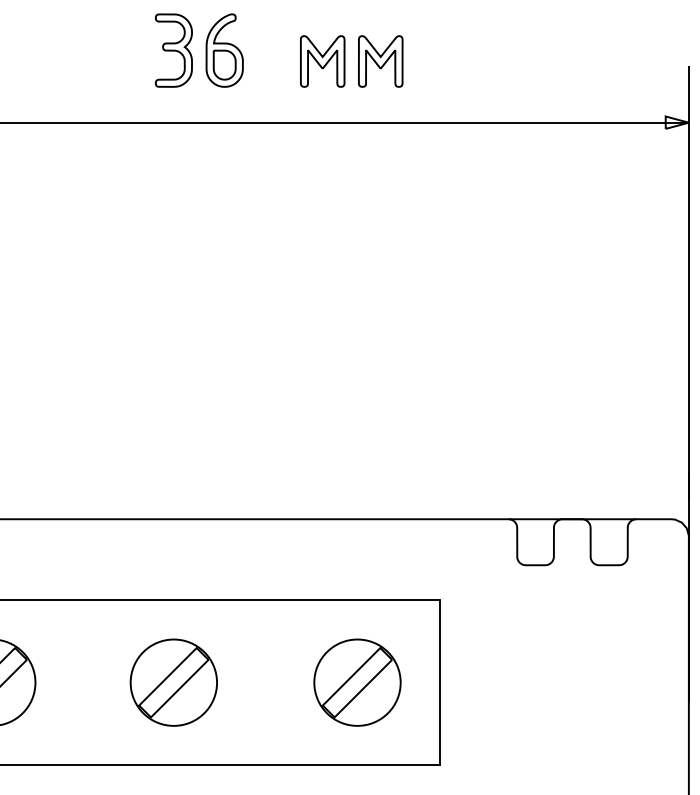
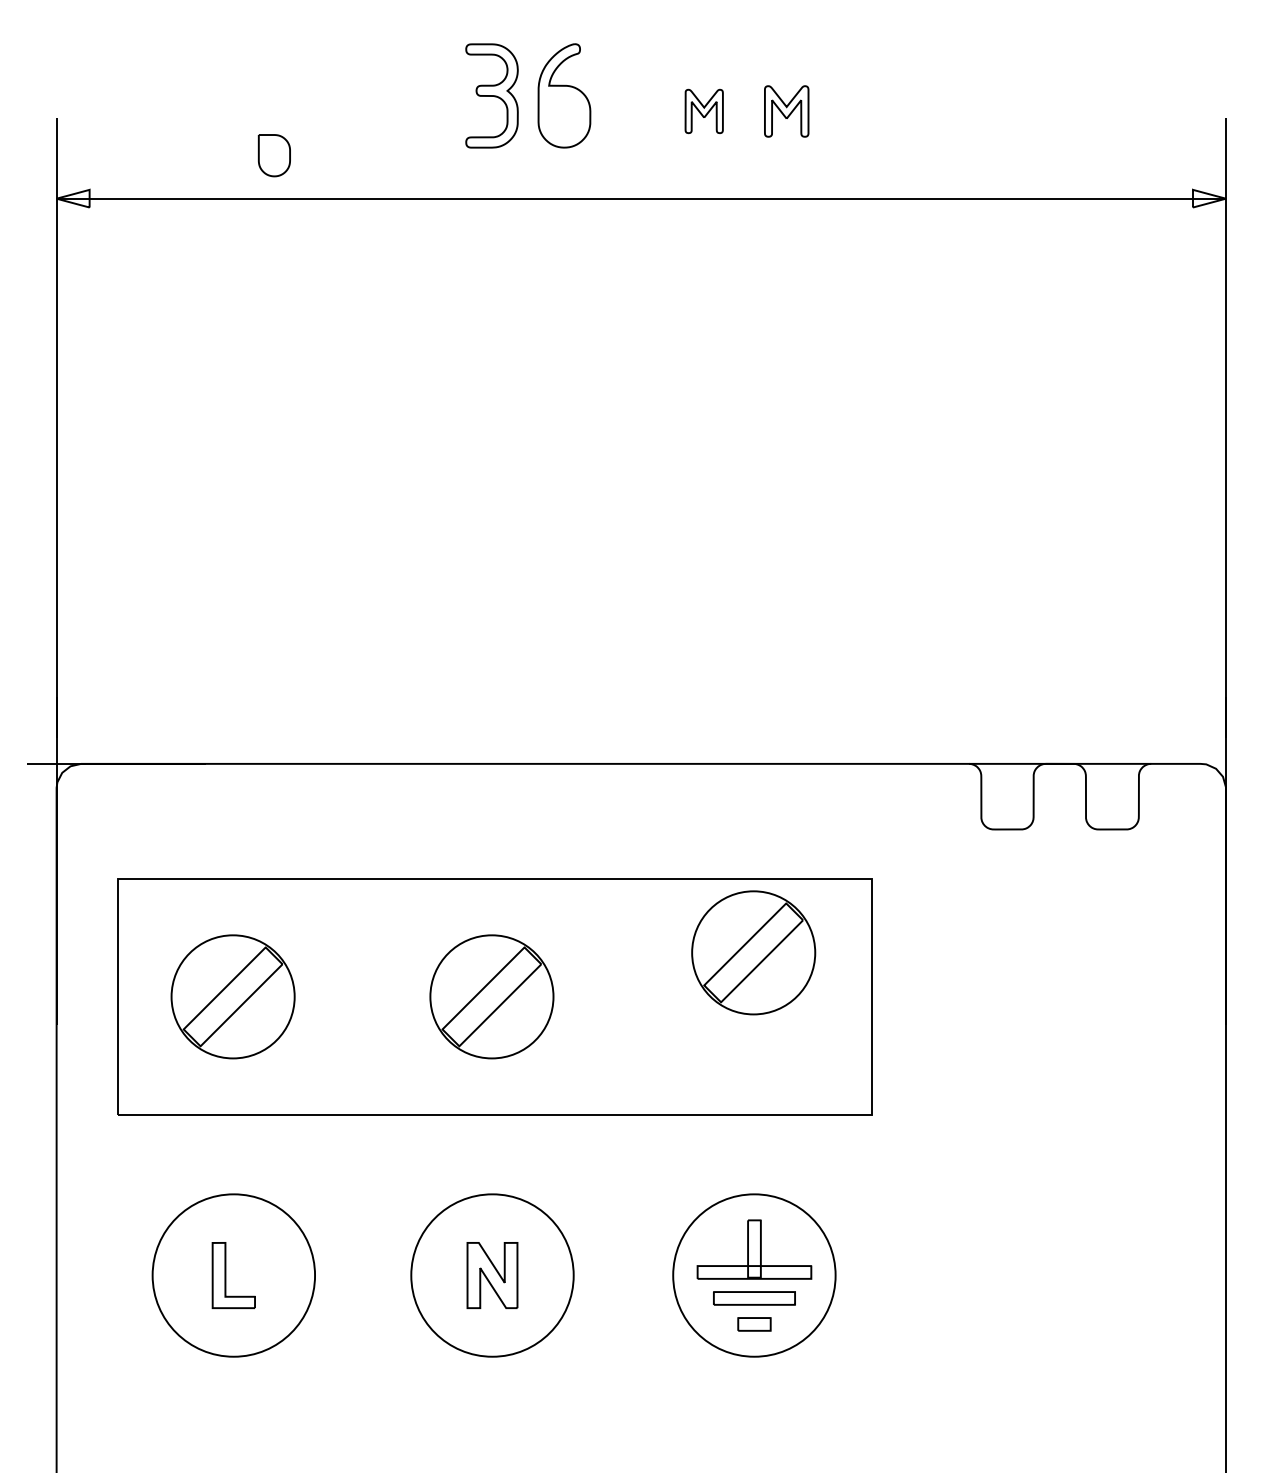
part: (322, 61) -> (704, 111), size x0.6
part: (380, 61) -> (786, 111), size x0.7
part: (224, 65) -> (273, 155), moved
part: (357, 682) -> (753, 952), moved

